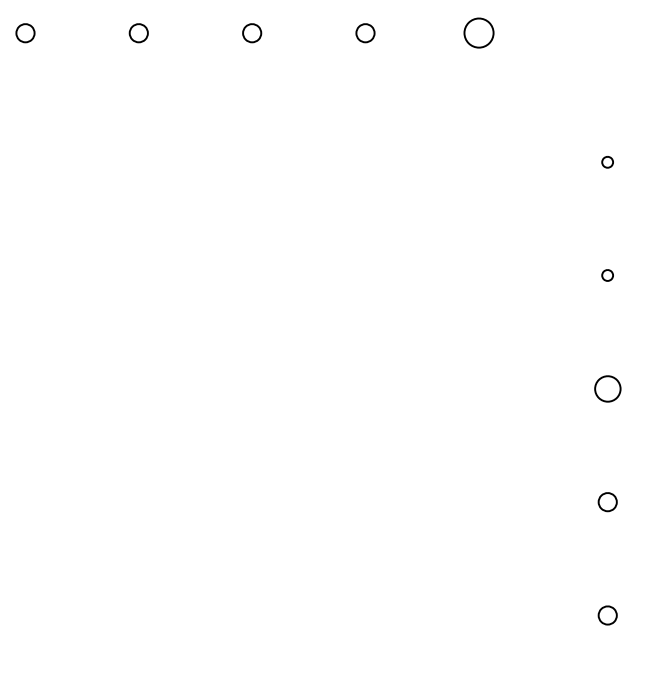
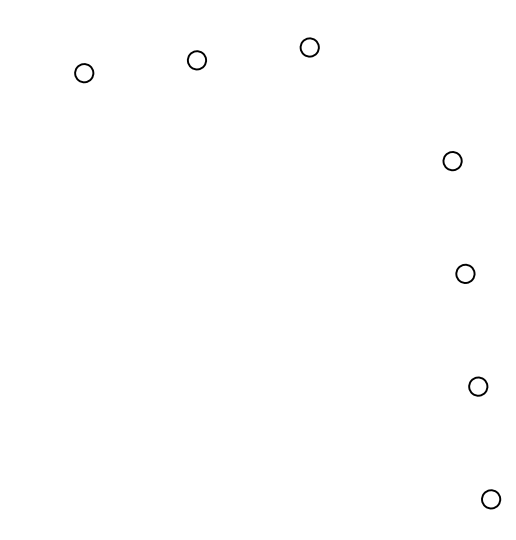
part: (478, 33) -> (309, 47), size x0.62
part: (607, 162) -> (452, 161), size x1.67
part: (607, 275) -> (465, 273), size x1.67
part: (607, 388) -> (477, 386), size x0.71

